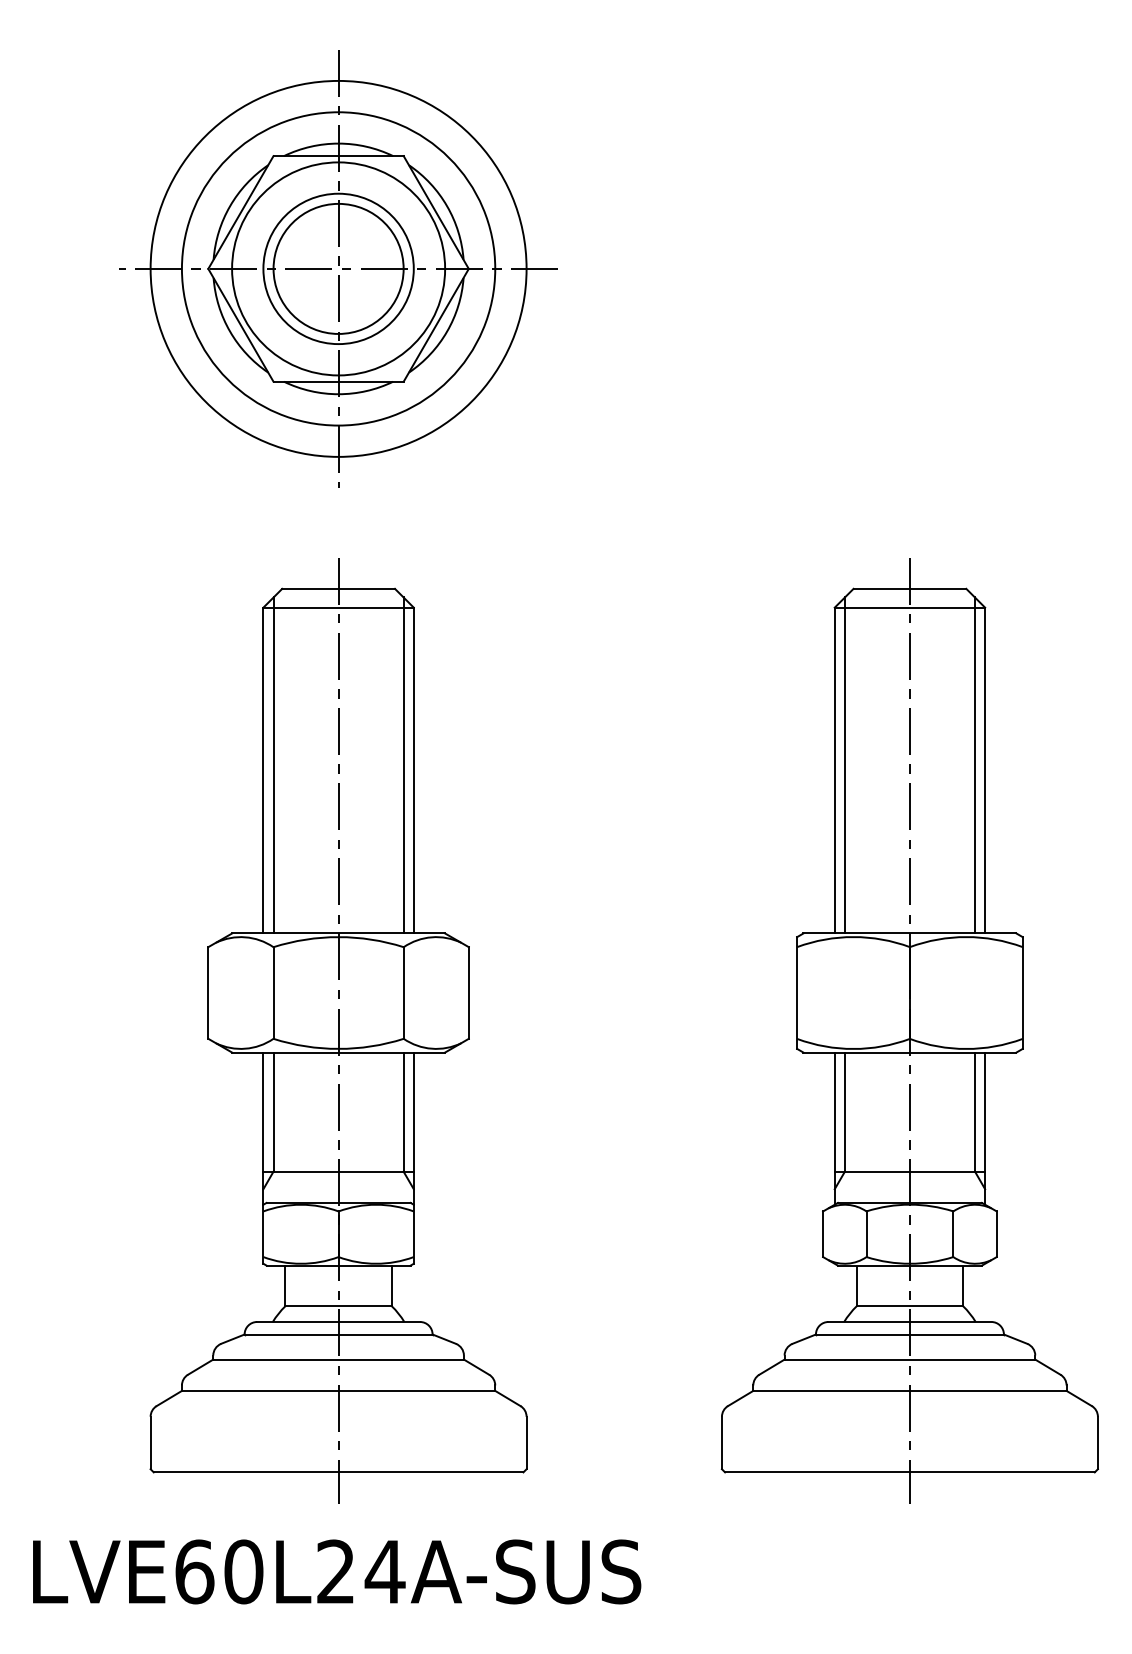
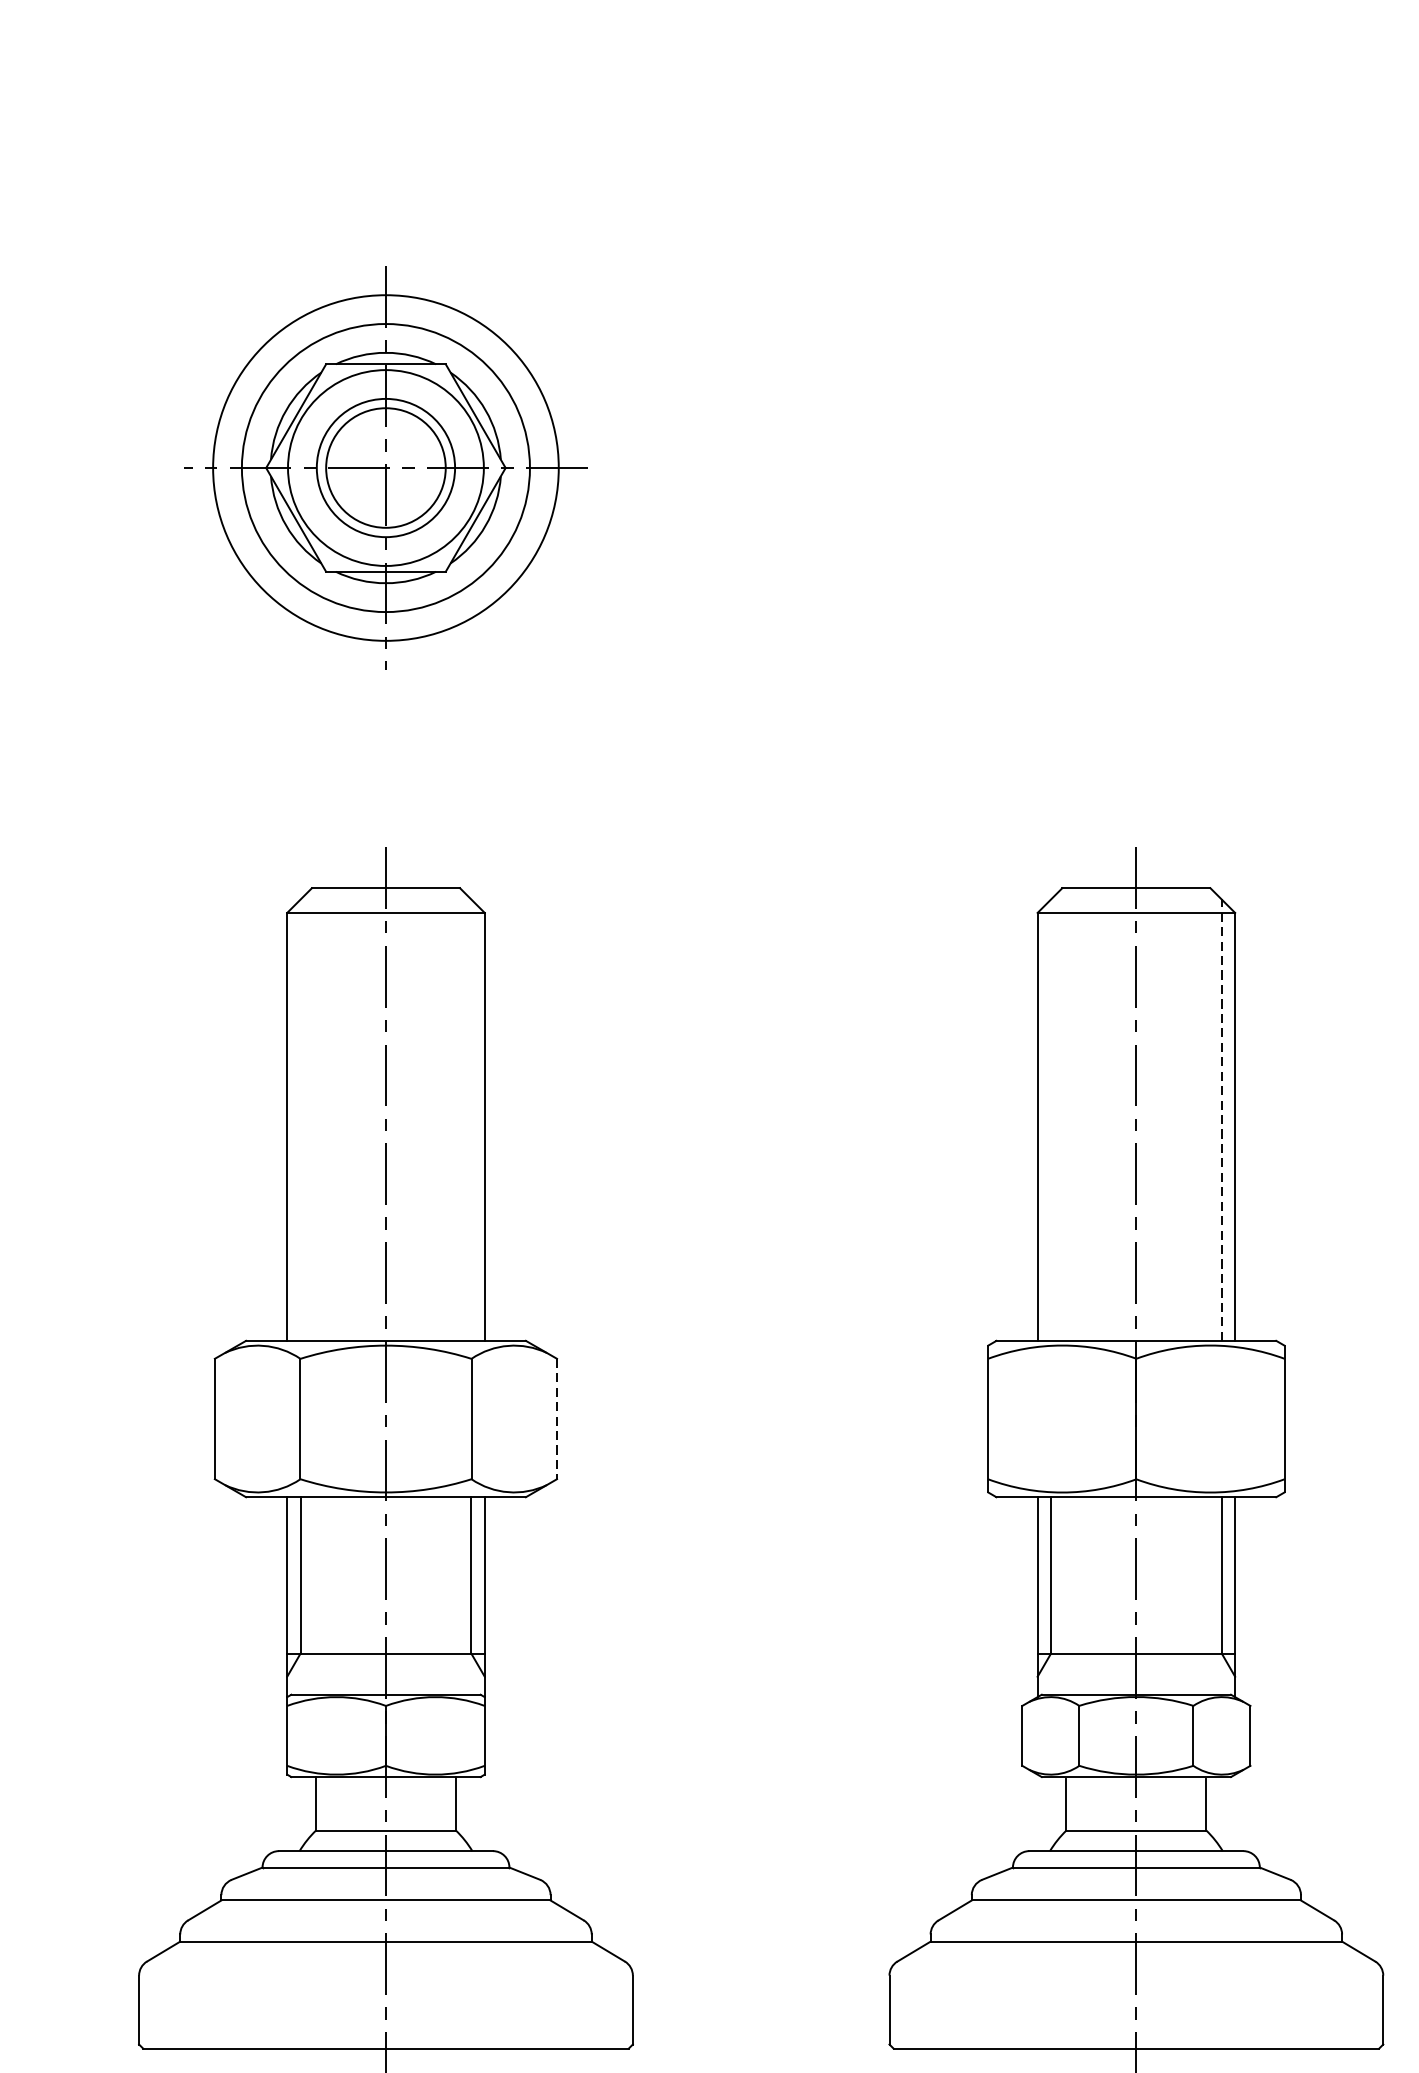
part: (338, 268) -> (385, 467), size x0.7
line: (974, 764) -> (1221, 1118), solid -> dashed
line: (273, 765) -> (300, 1120), removed
line: (403, 765) -> (471, 1120), removed
line: (844, 765) -> (1050, 1120), removed
line: (468, 992) -> (556, 1418), solid -> dashed

